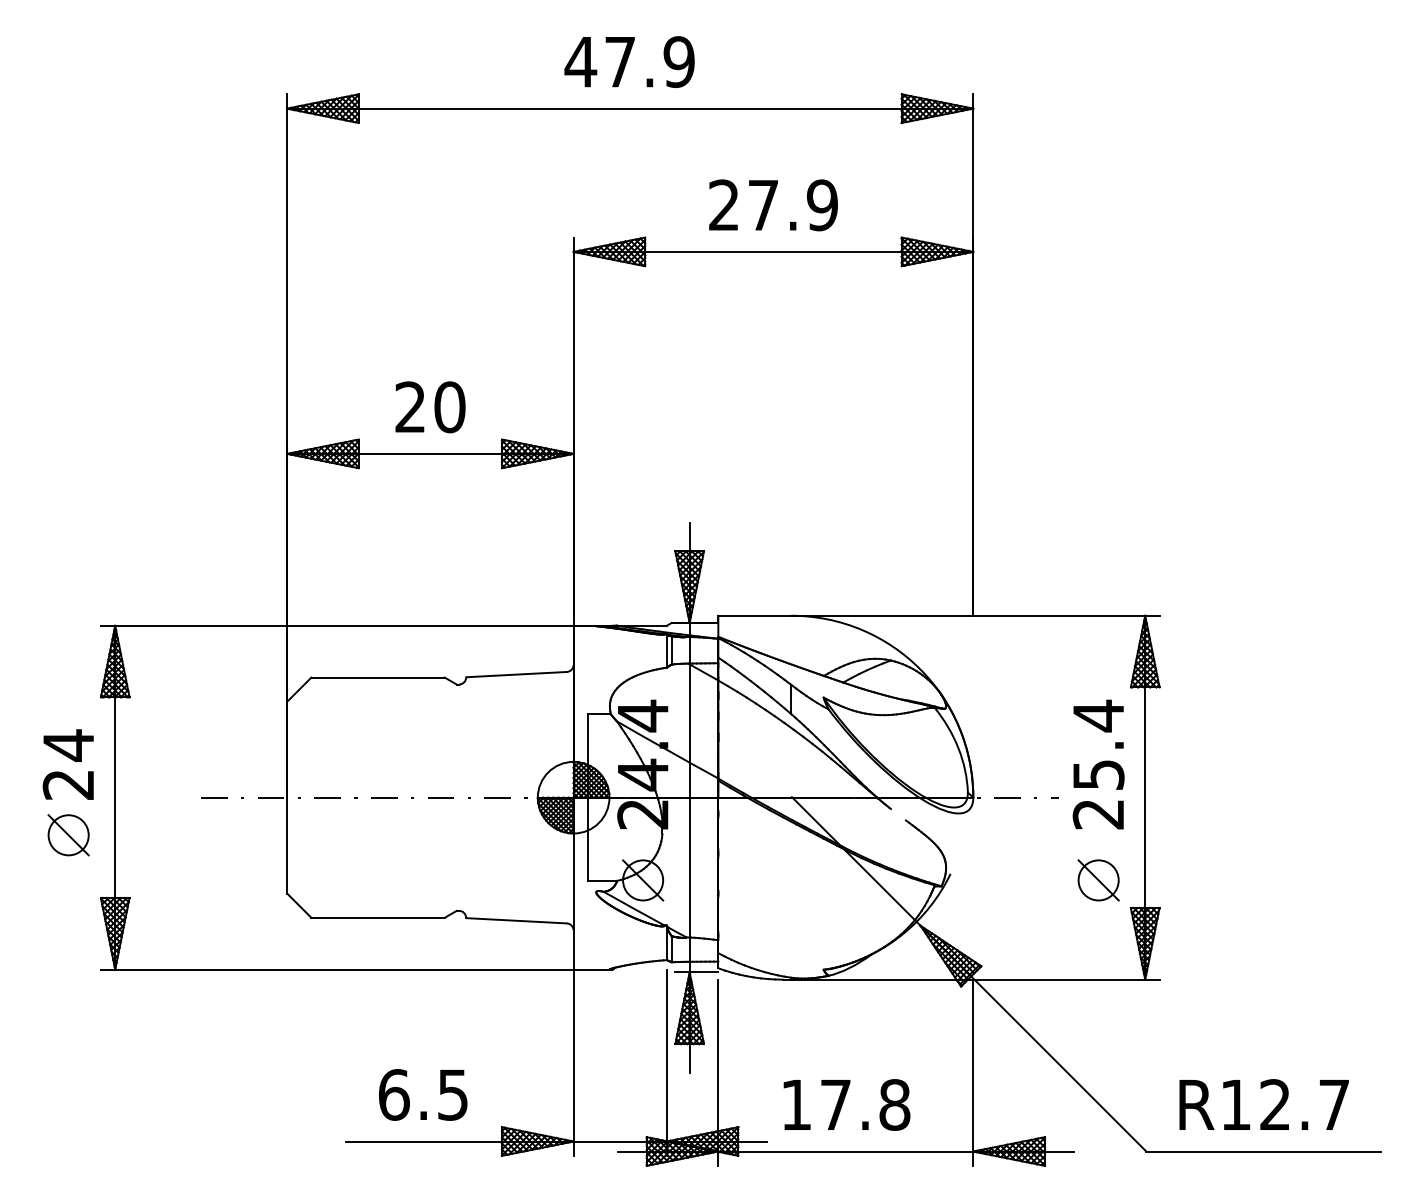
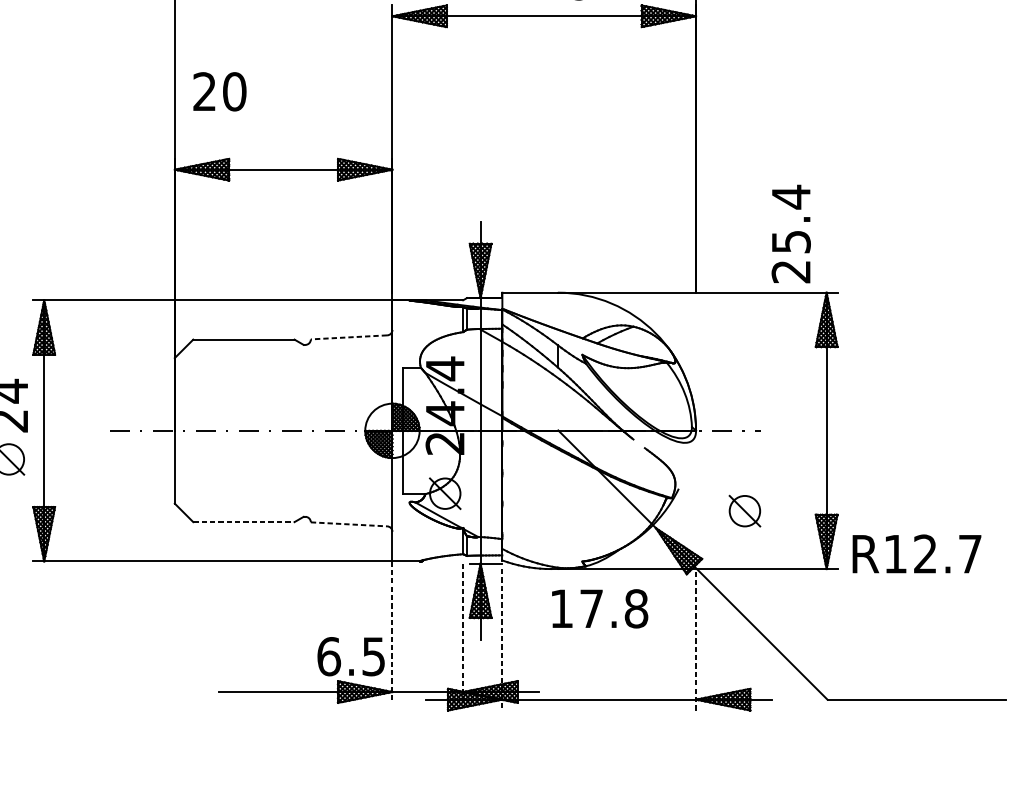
text: (430, 407) -> (219, 91), moved
line: (515, 674) -> (348, 337), solid -> dashed
text: (1098, 764) -> (791, 233), moved
part: (1098, 880) -> (744, 511), moved
line: (378, 917) -> (244, 521), solid -> dashed
line: (516, 920) -> (349, 524), solid -> dashed
line: (666, 1062) -> (463, 632), solid -> dashed
line: (573, 1063) -> (392, 632), solid -> dashed
line: (973, 1072) -> (696, 639), solid -> dashed
line: (718, 1073) -> (502, 640), solid -> dashed
text: (423, 1094) -> (351, 656), moved
text: (846, 1104) -> (599, 608), moved
text: (1263, 1104) -> (916, 553), moved

